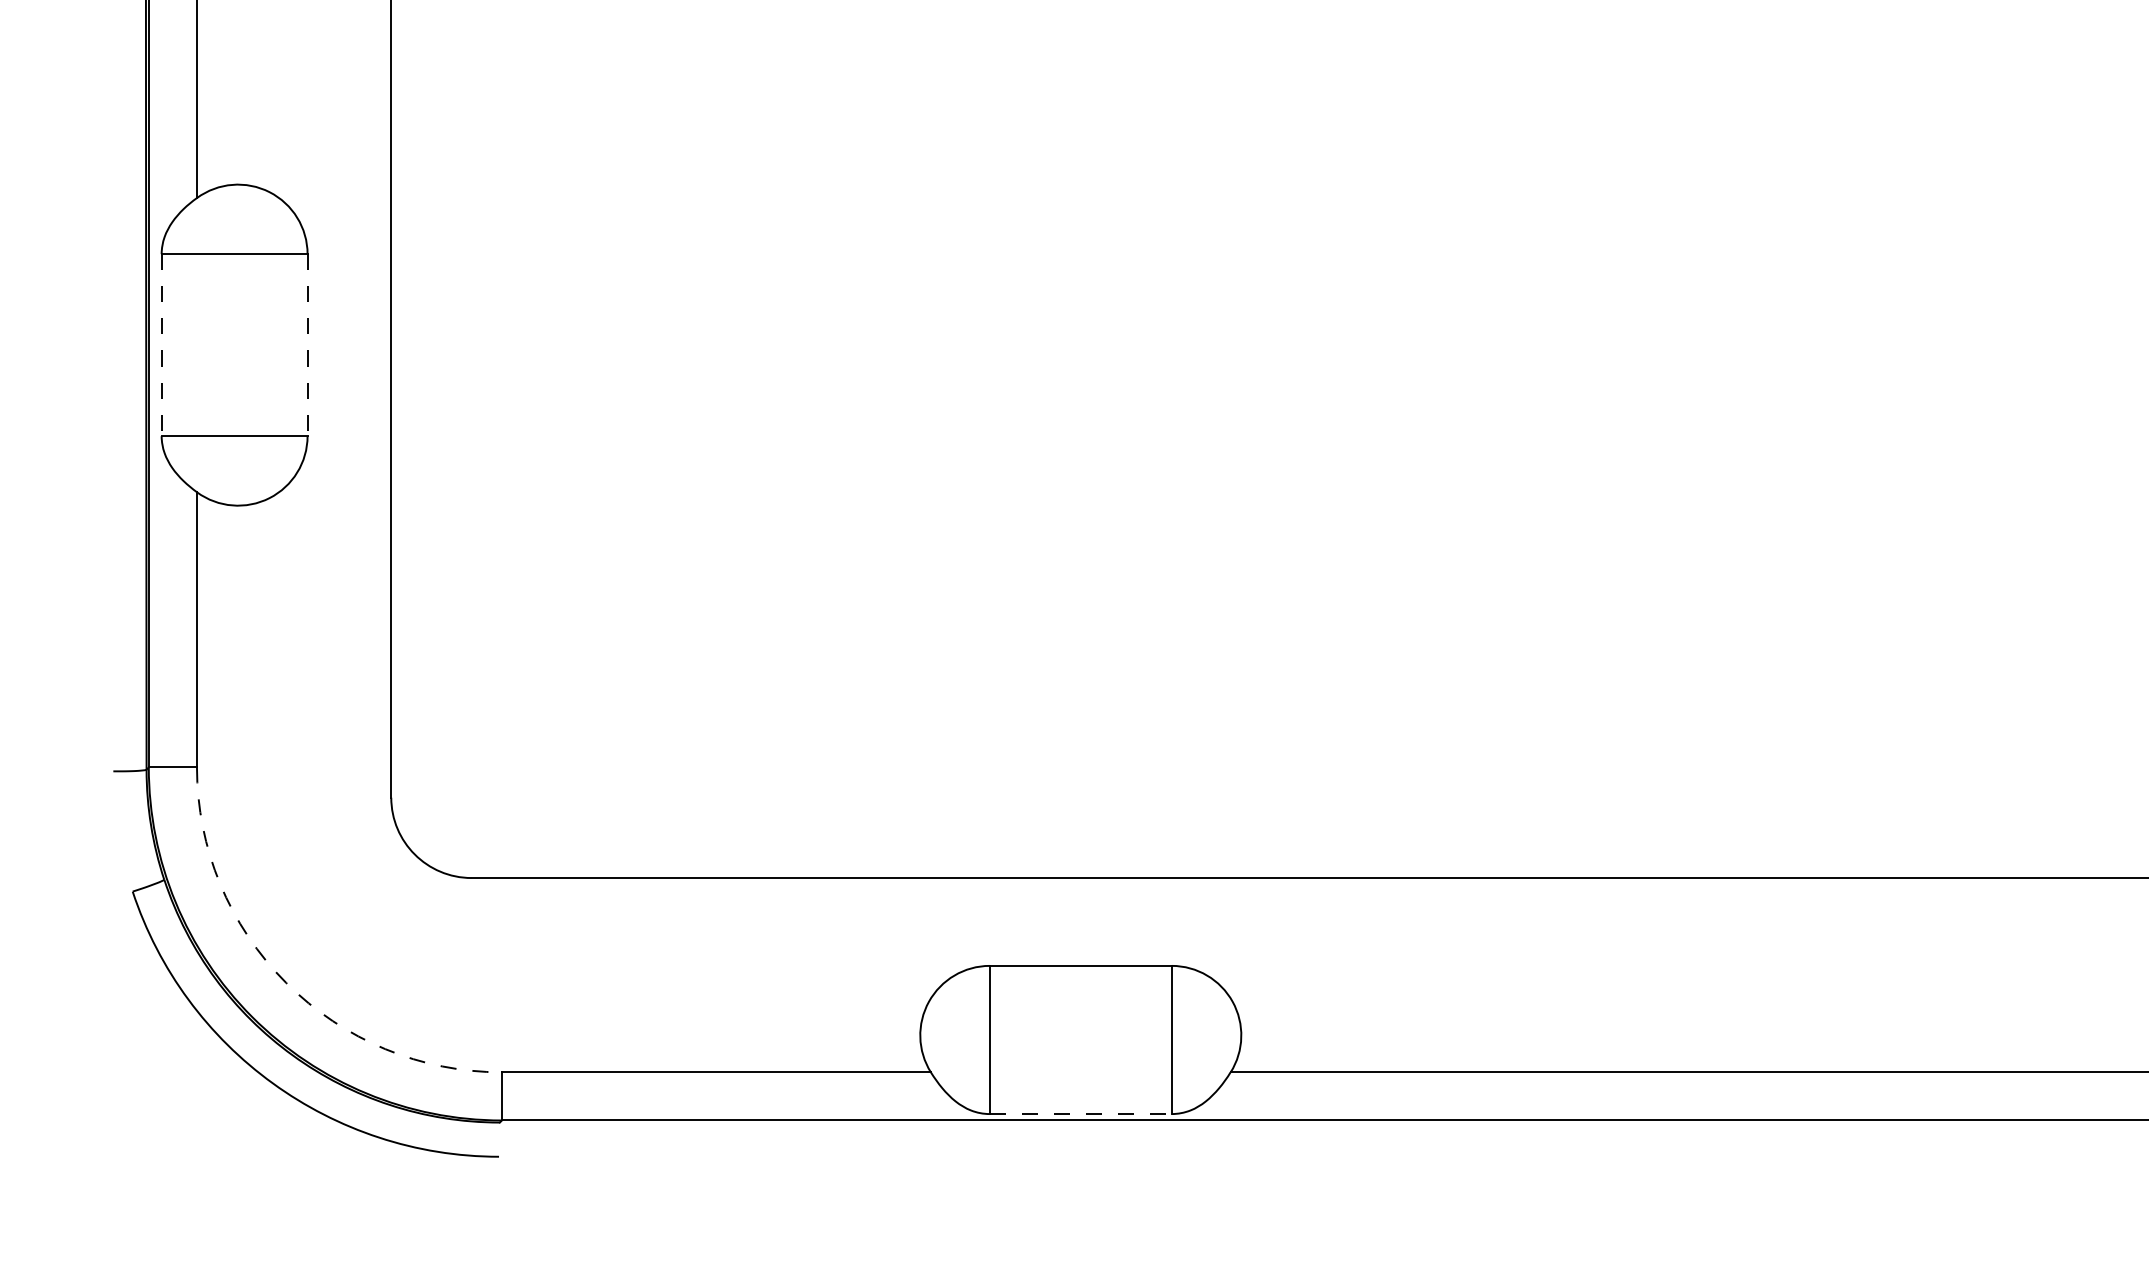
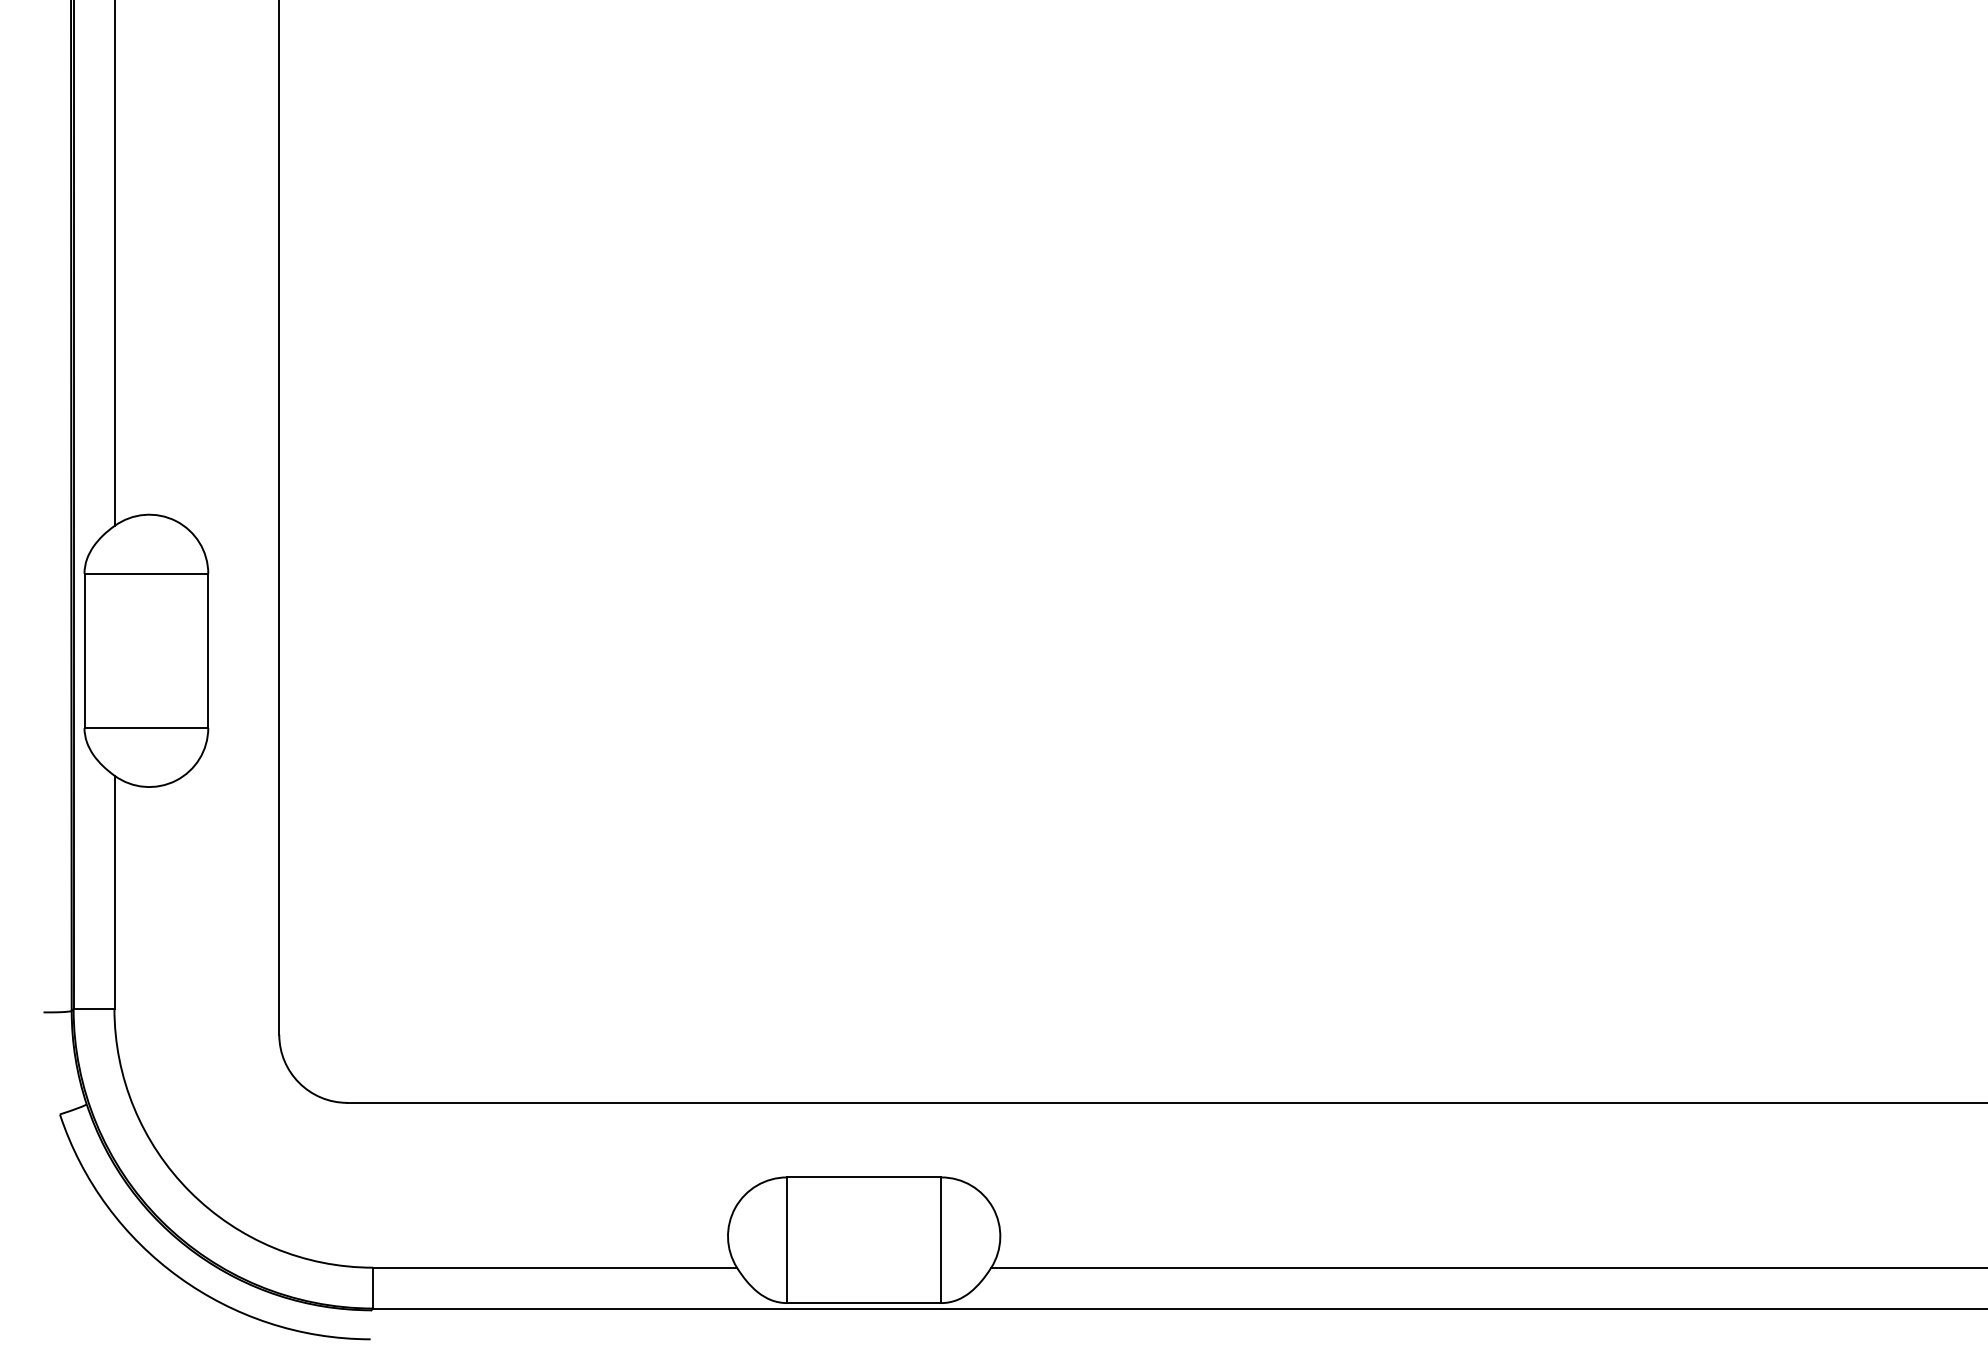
line: (161, 345) -> (84, 651), dashed -> solid
line: (307, 345) -> (208, 651), dashed -> solid
arc: (286, 982) -> (190, 1191), dashed -> solid
line: (1081, 1114) -> (864, 1303), dashed -> solid

